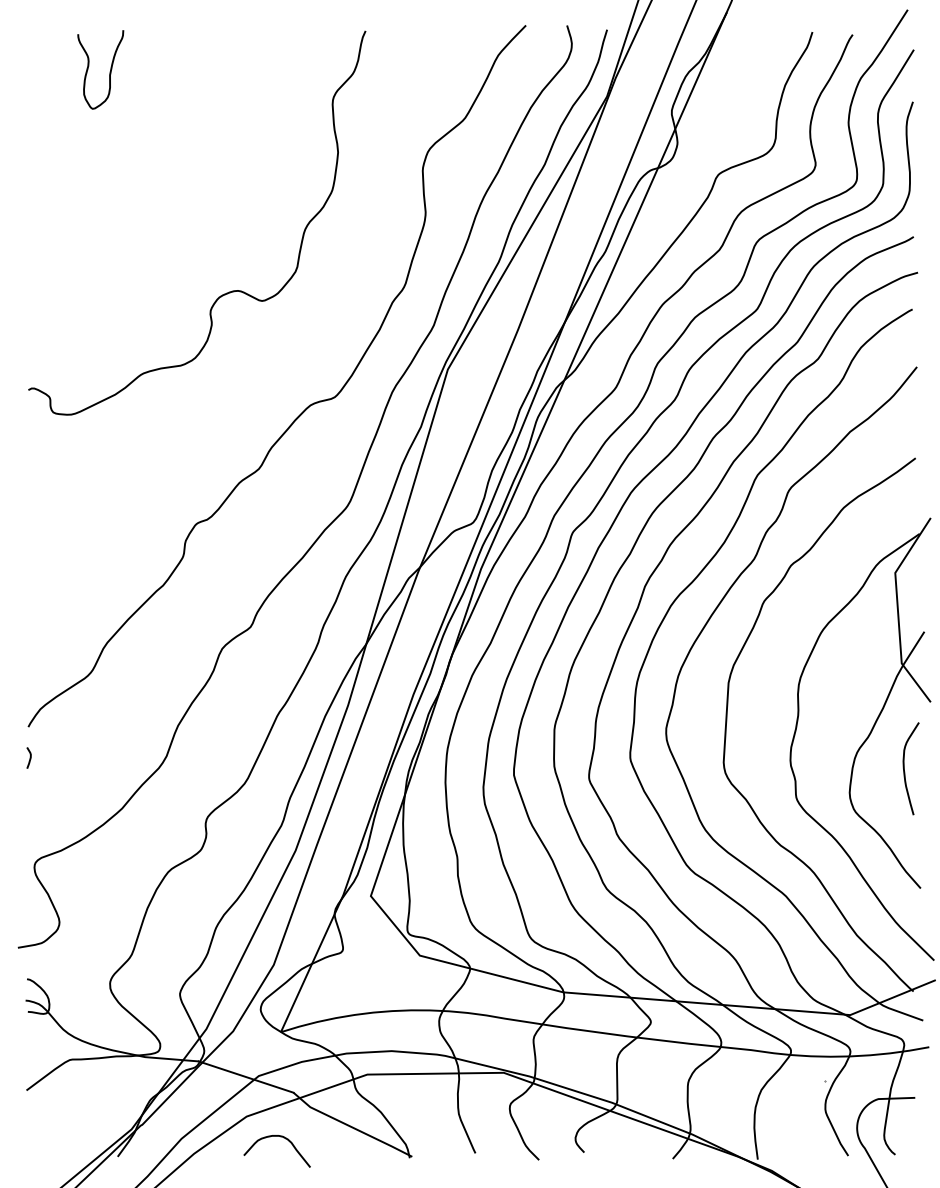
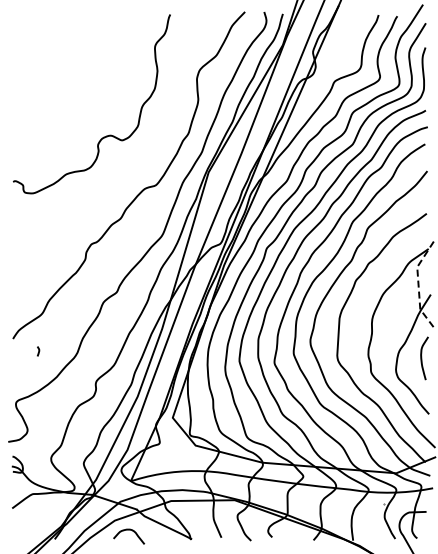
curve: (108, 69) -> (50, 32), removed
line: (897, 610) -> (418, 284), solid -> dashed
curve: (29, 758) -> (38, 351), moved

